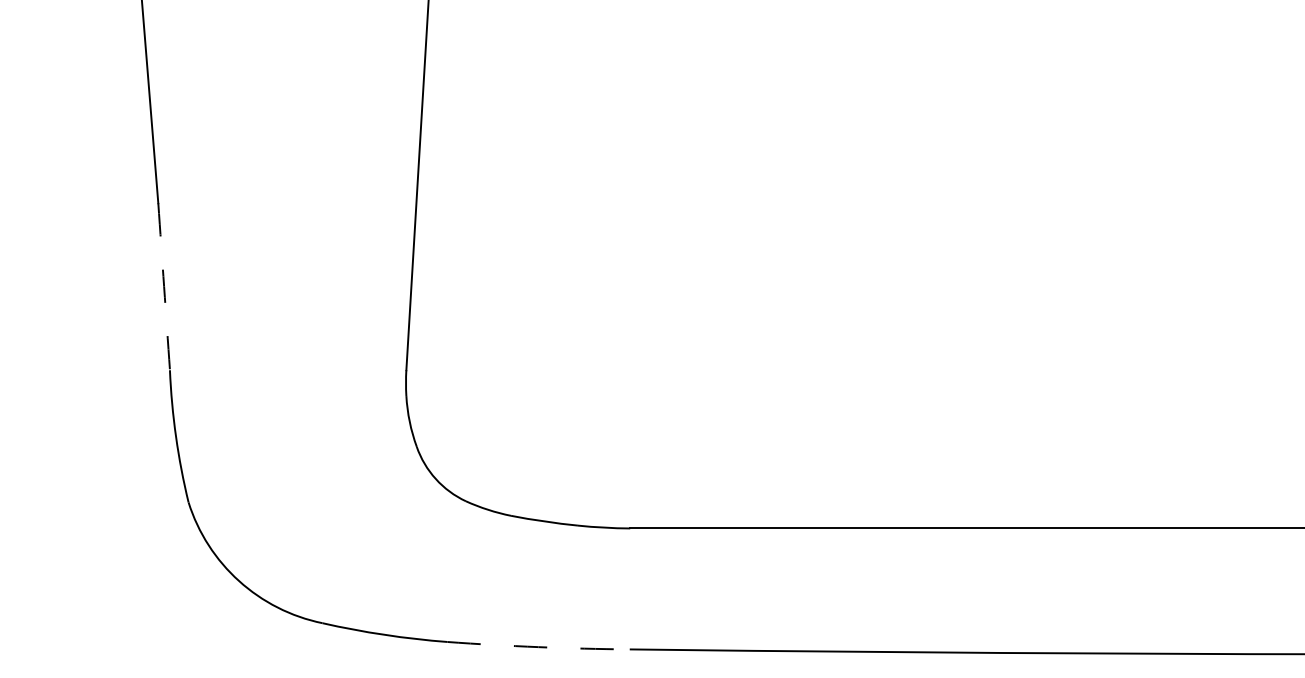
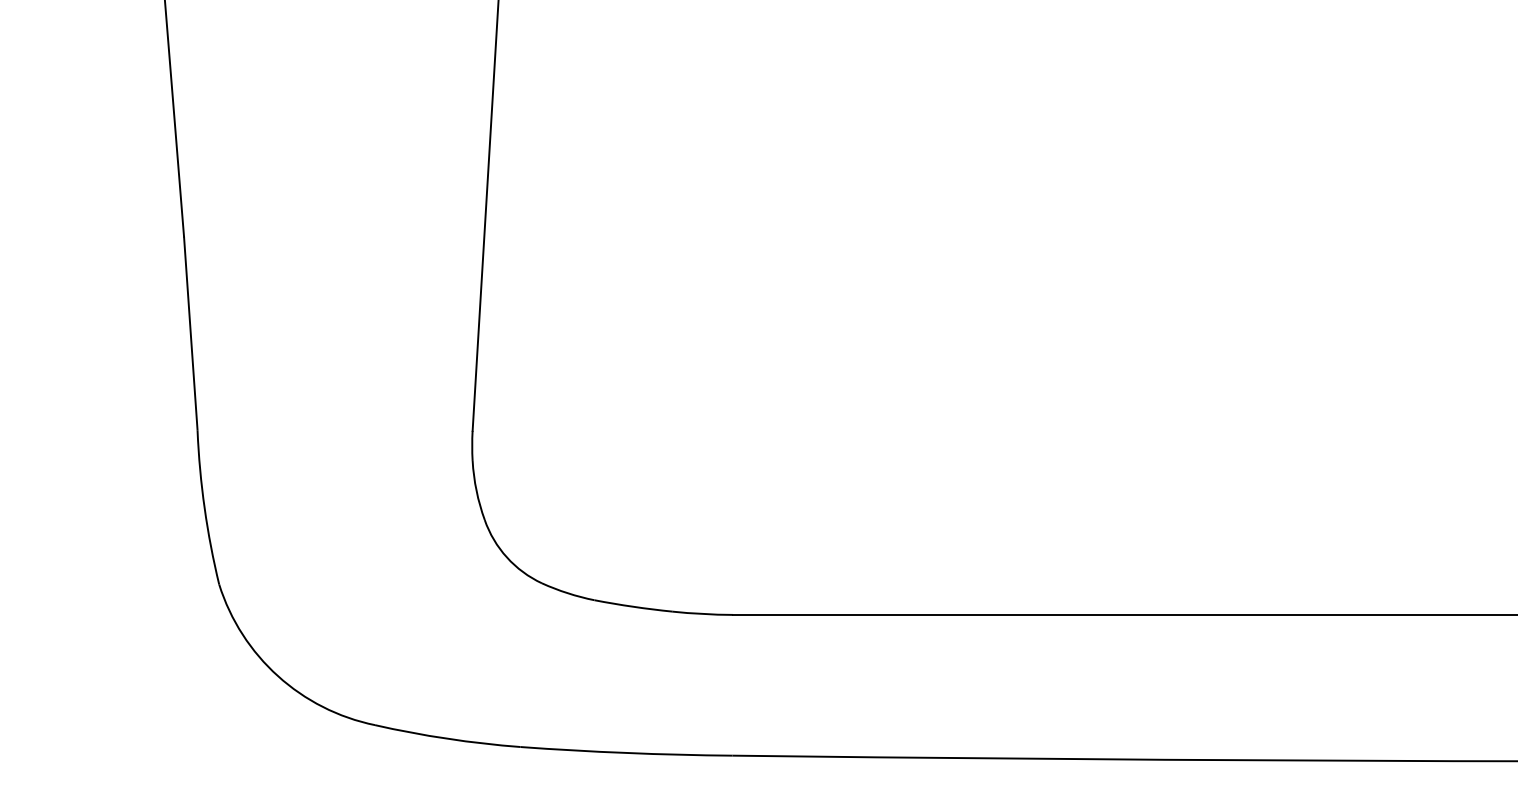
arc: (163, 286) -> (190, 333), dashed -> solid
arc: (538, 647) -> (626, 753), dashed -> solid

